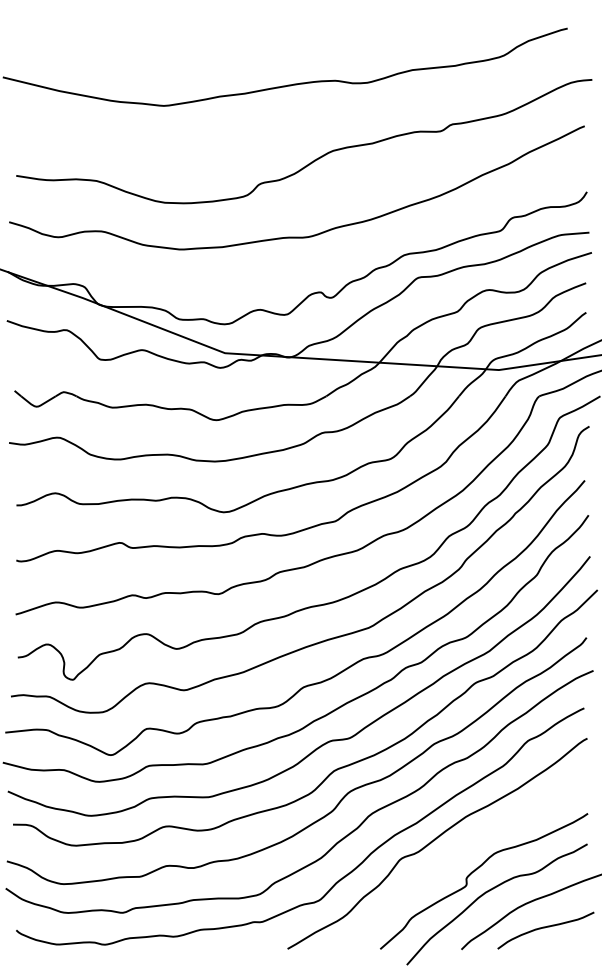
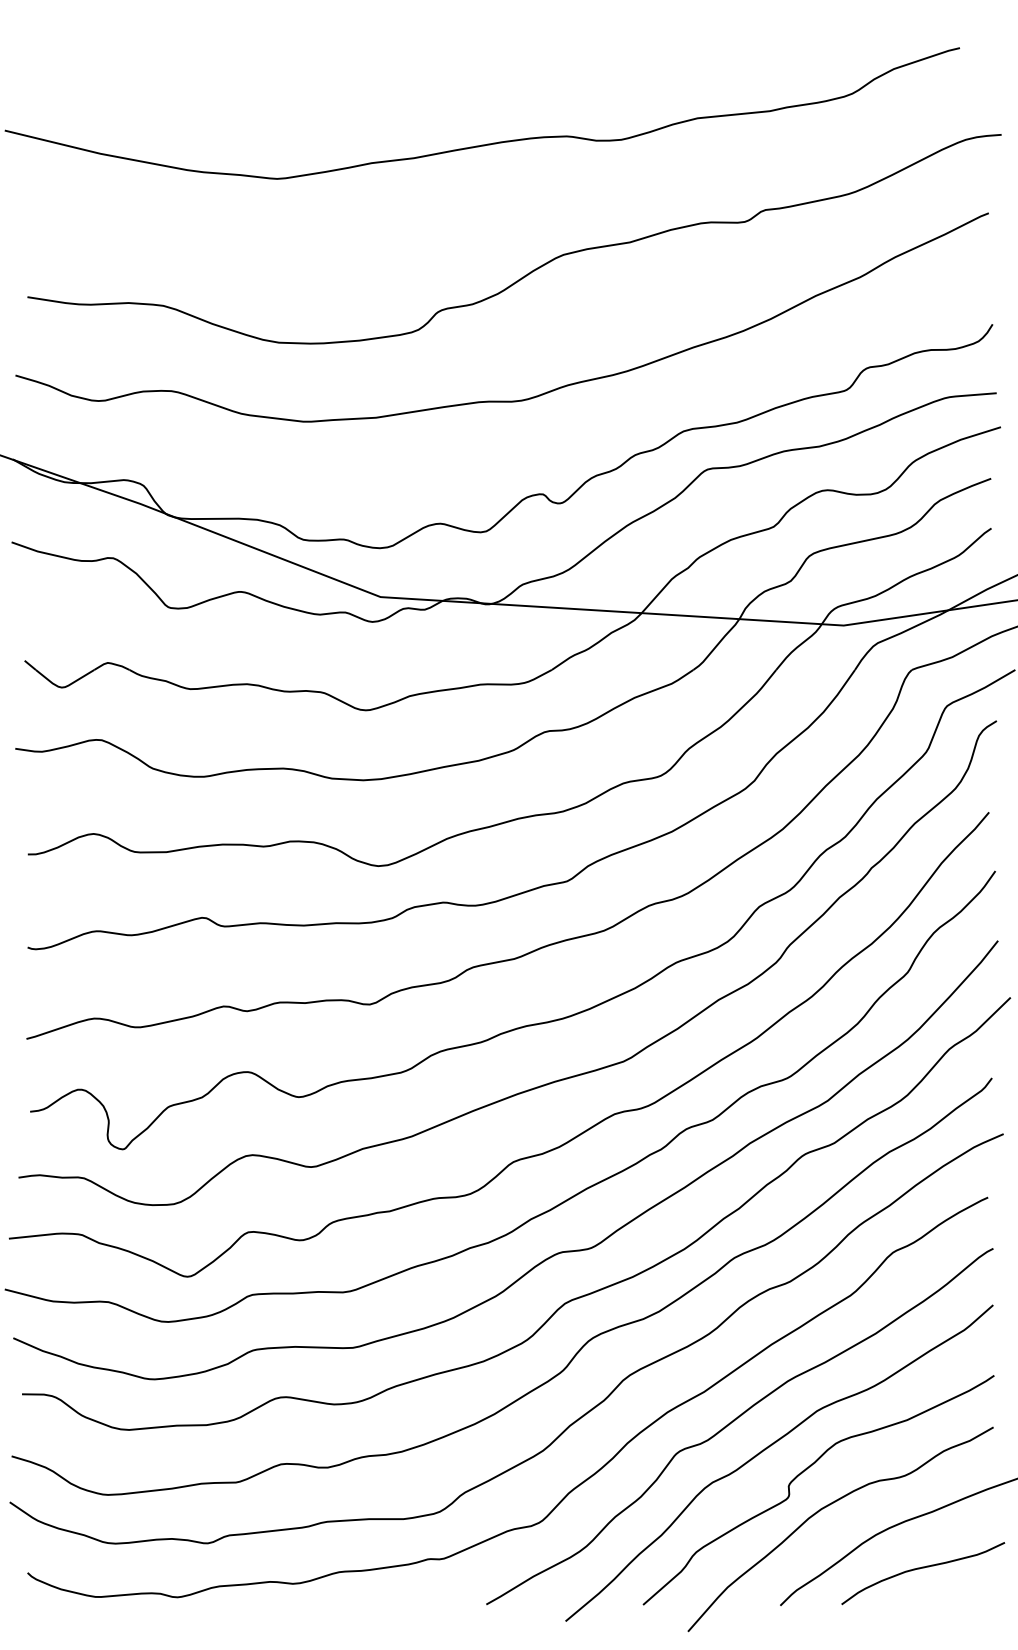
curve: (455, 856) -> (770, 1448), added

